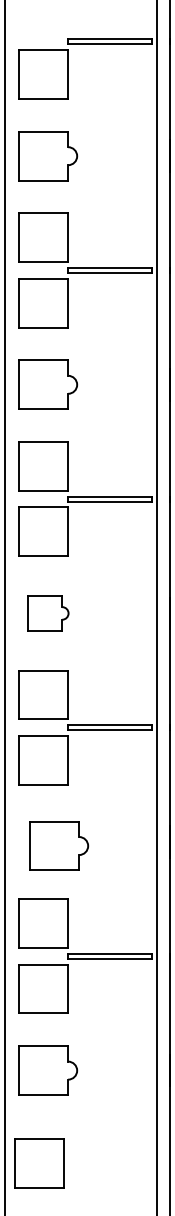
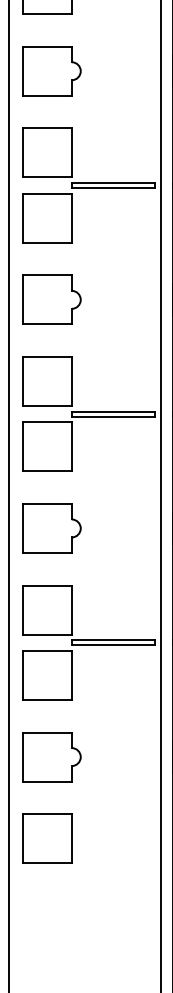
part: (48, 613) -> (52, 299), size x1.43
part: (59, 845) -> (52, 527), moved
part: (39, 1163) -> (47, 838), moved

